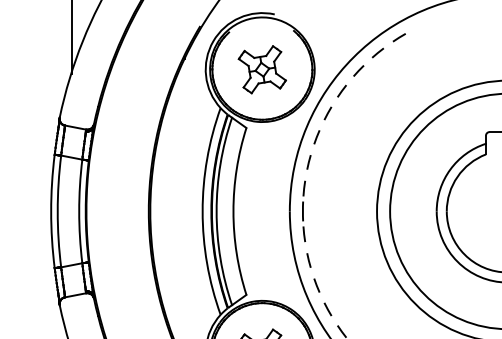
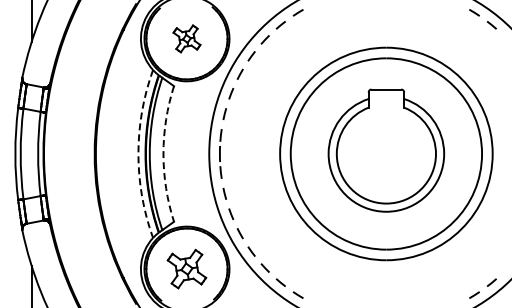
part: (261, 69) -> (186, 38), size x0.7
arc: (202, 210) -> (138, 153), solid -> dashed
arc: (233, 210) -> (163, 153), solid -> dashed

